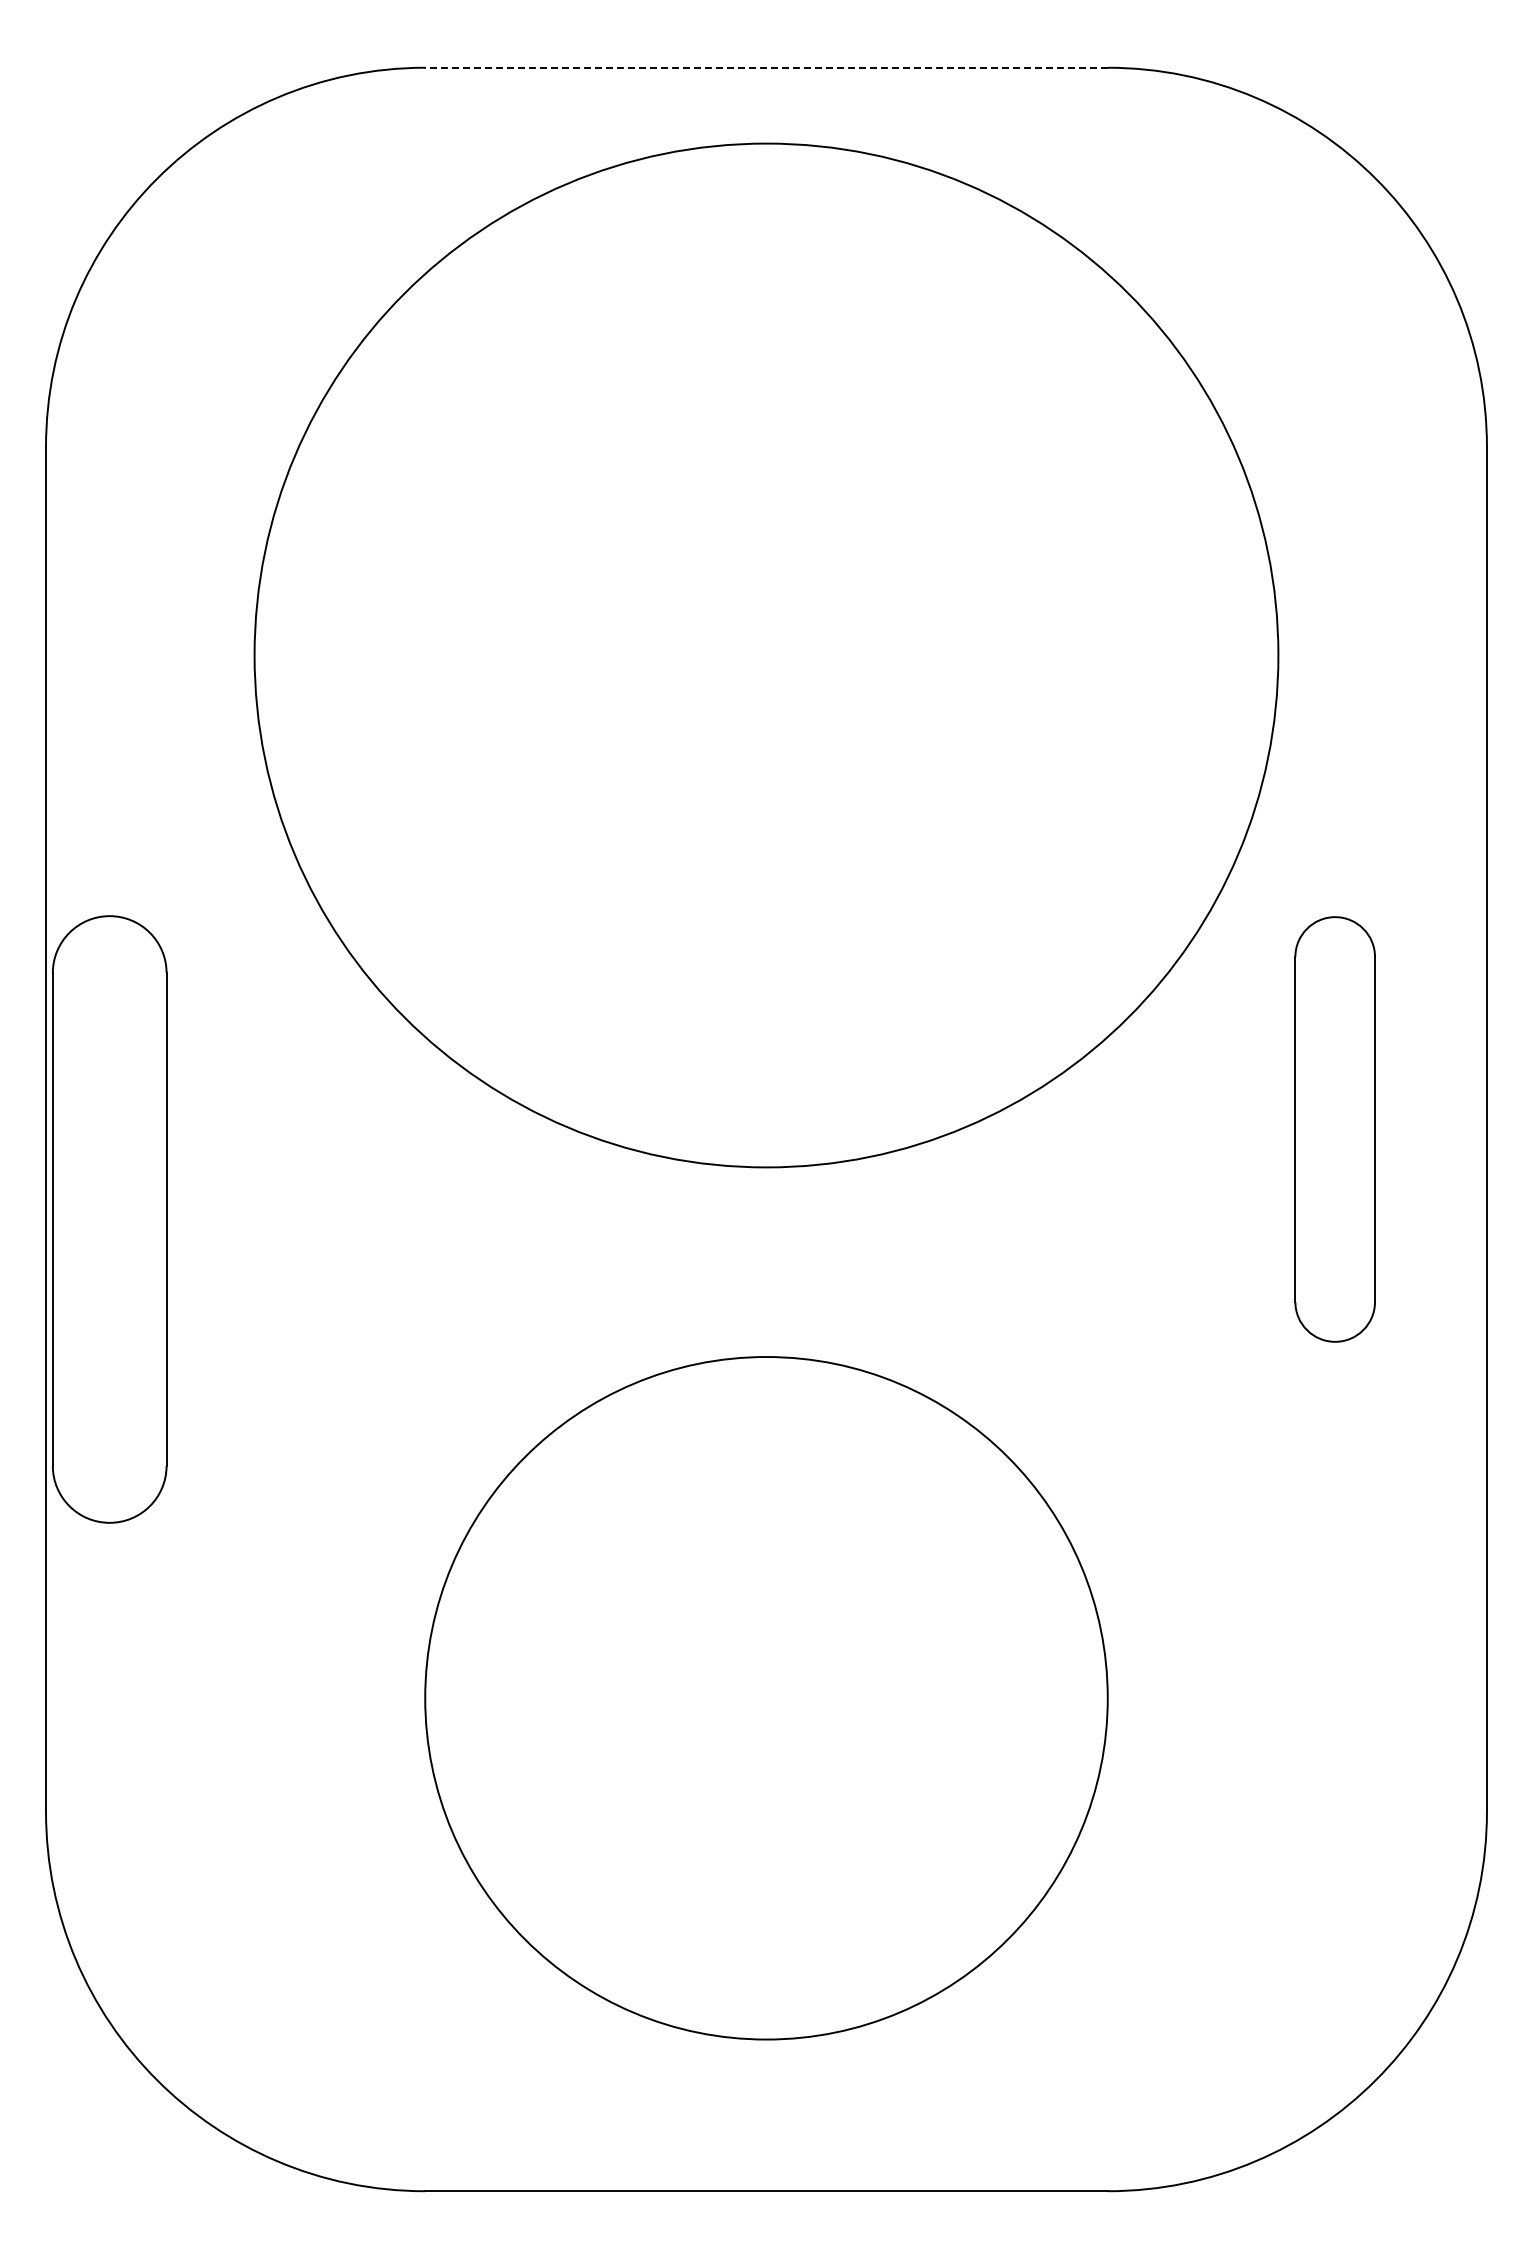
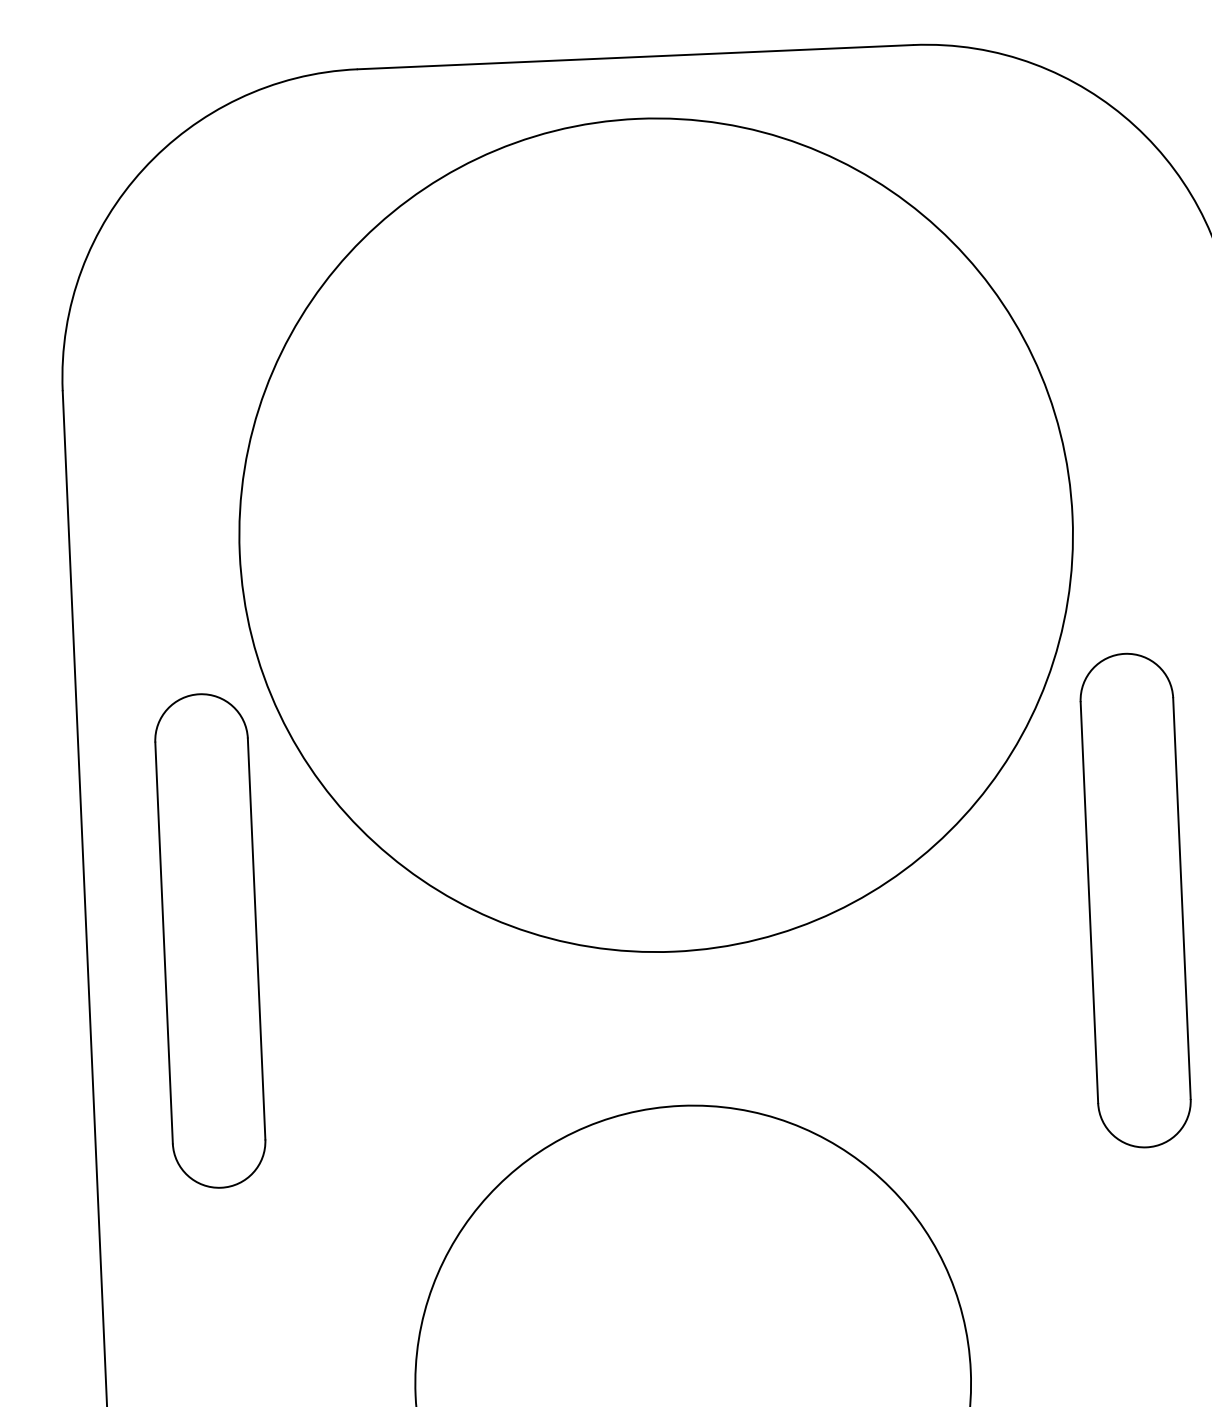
line: (766, 67) -> (635, 56), dashed -> solid
part: (1334, 1129) -> (1135, 900), size x1.43
part: (109, 1219) -> (210, 941), moved

